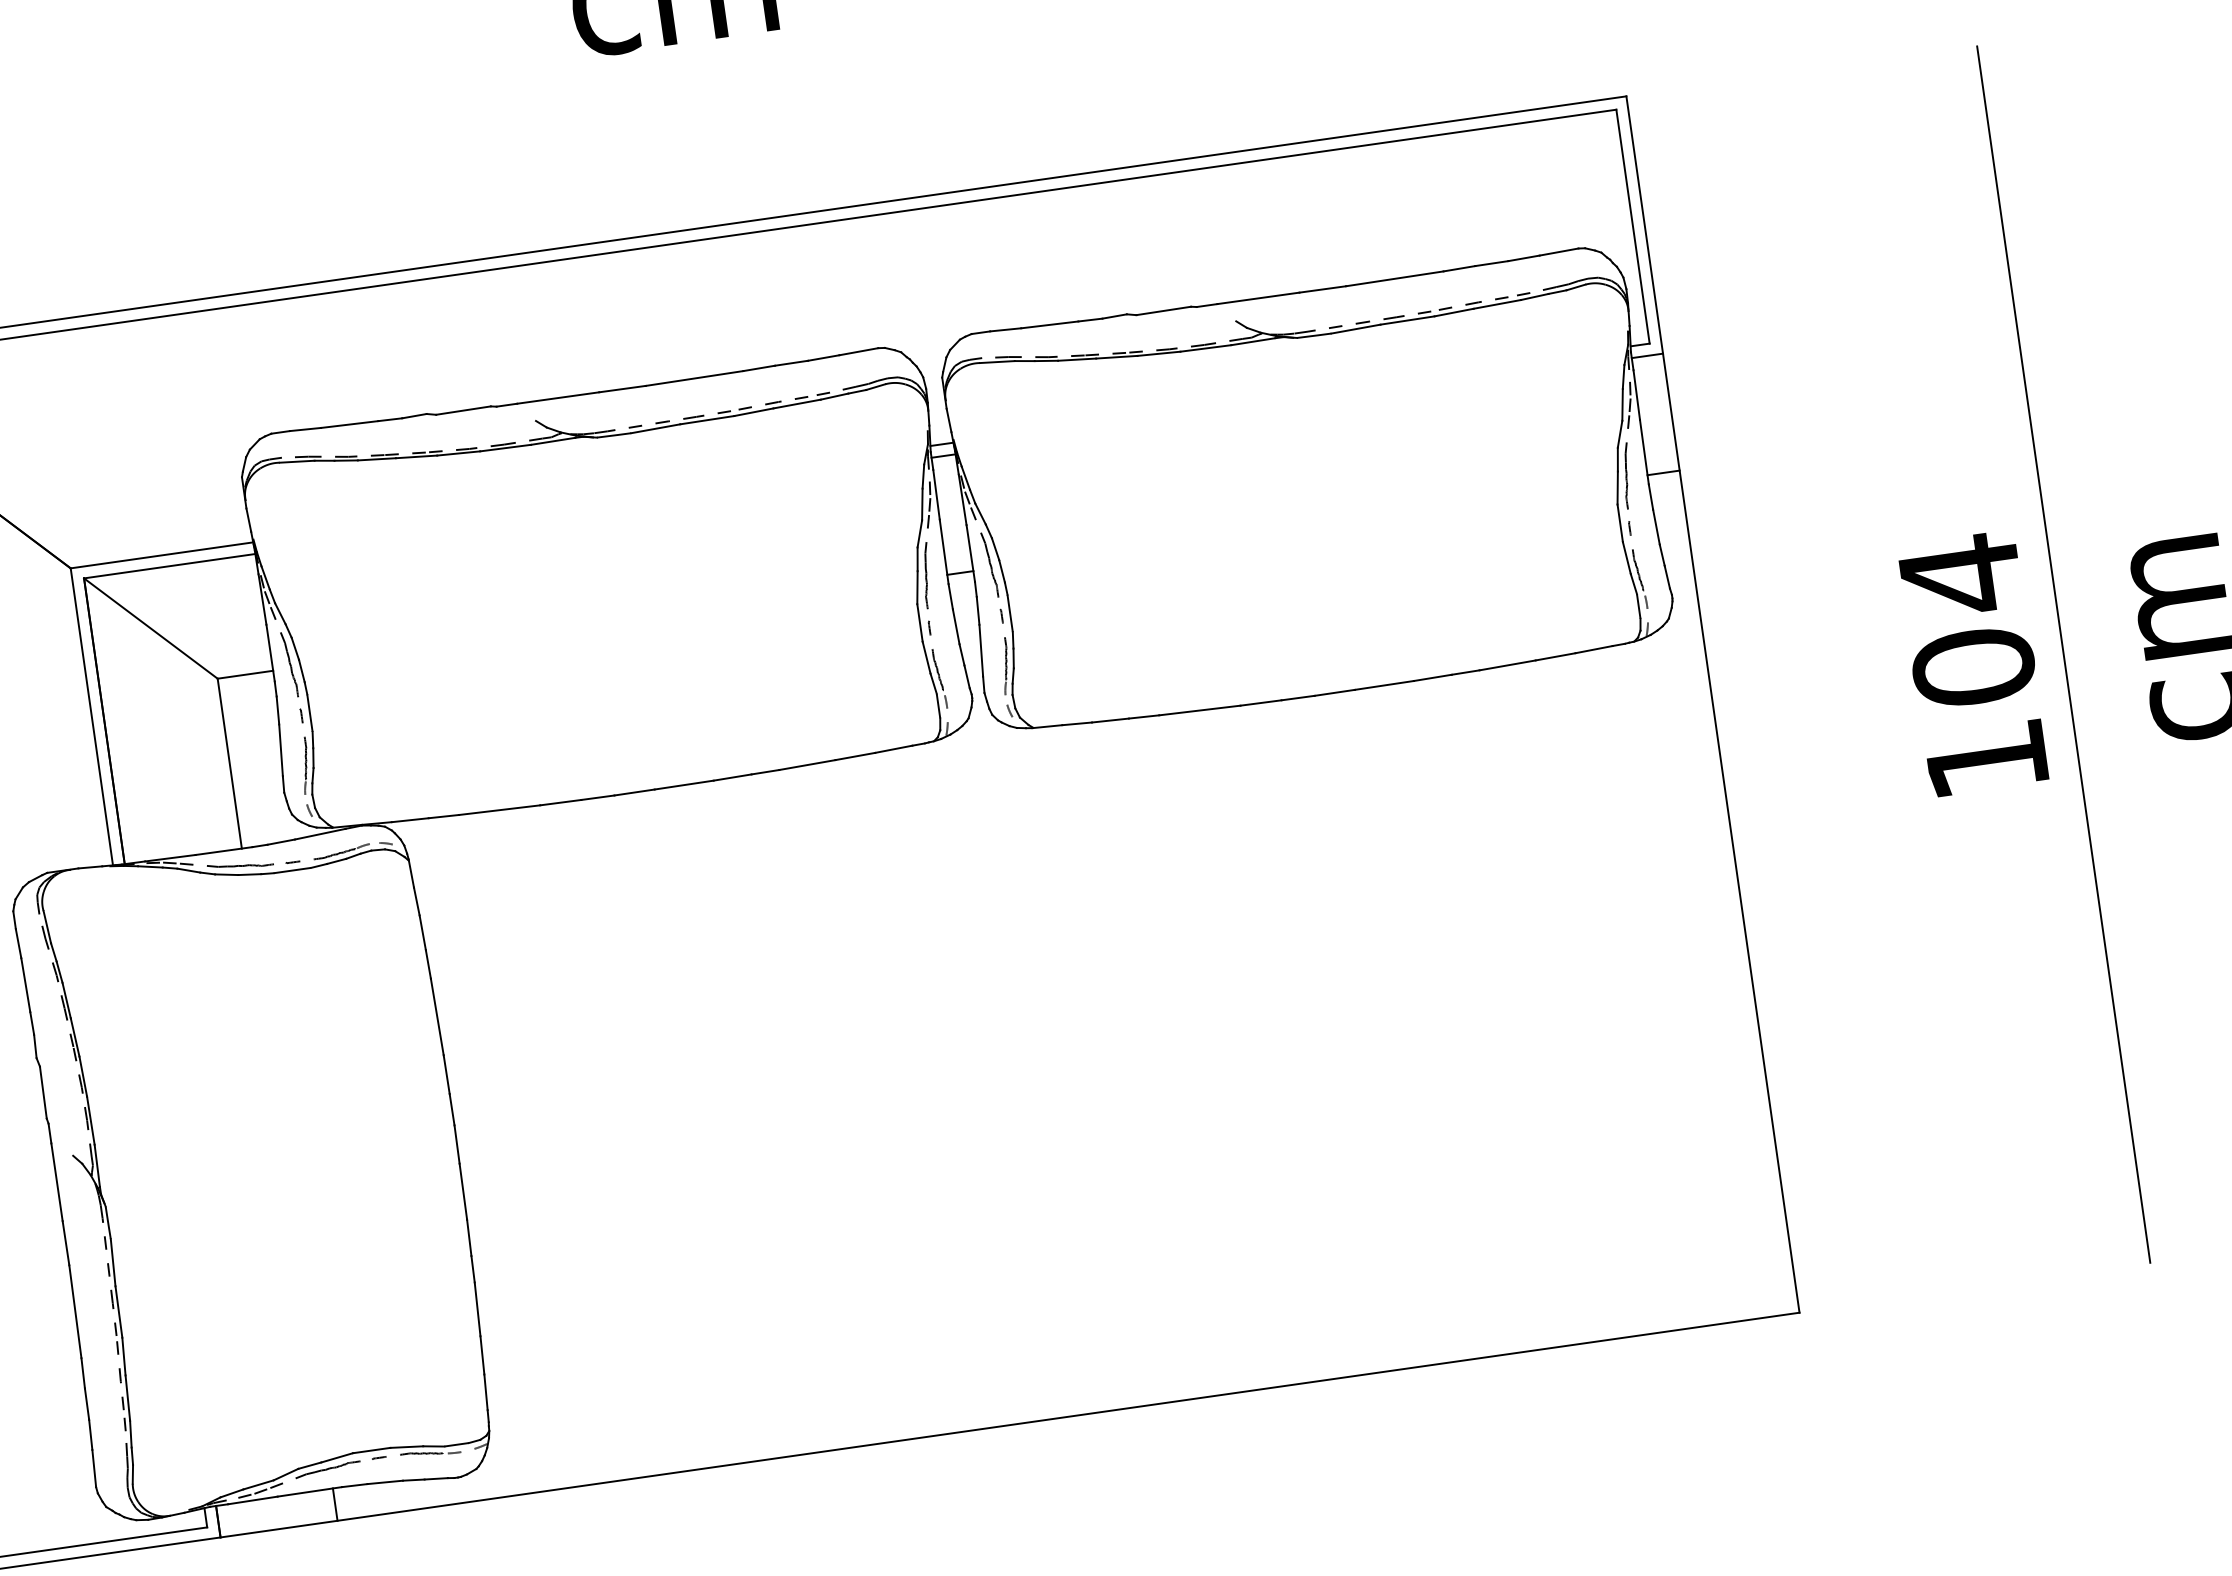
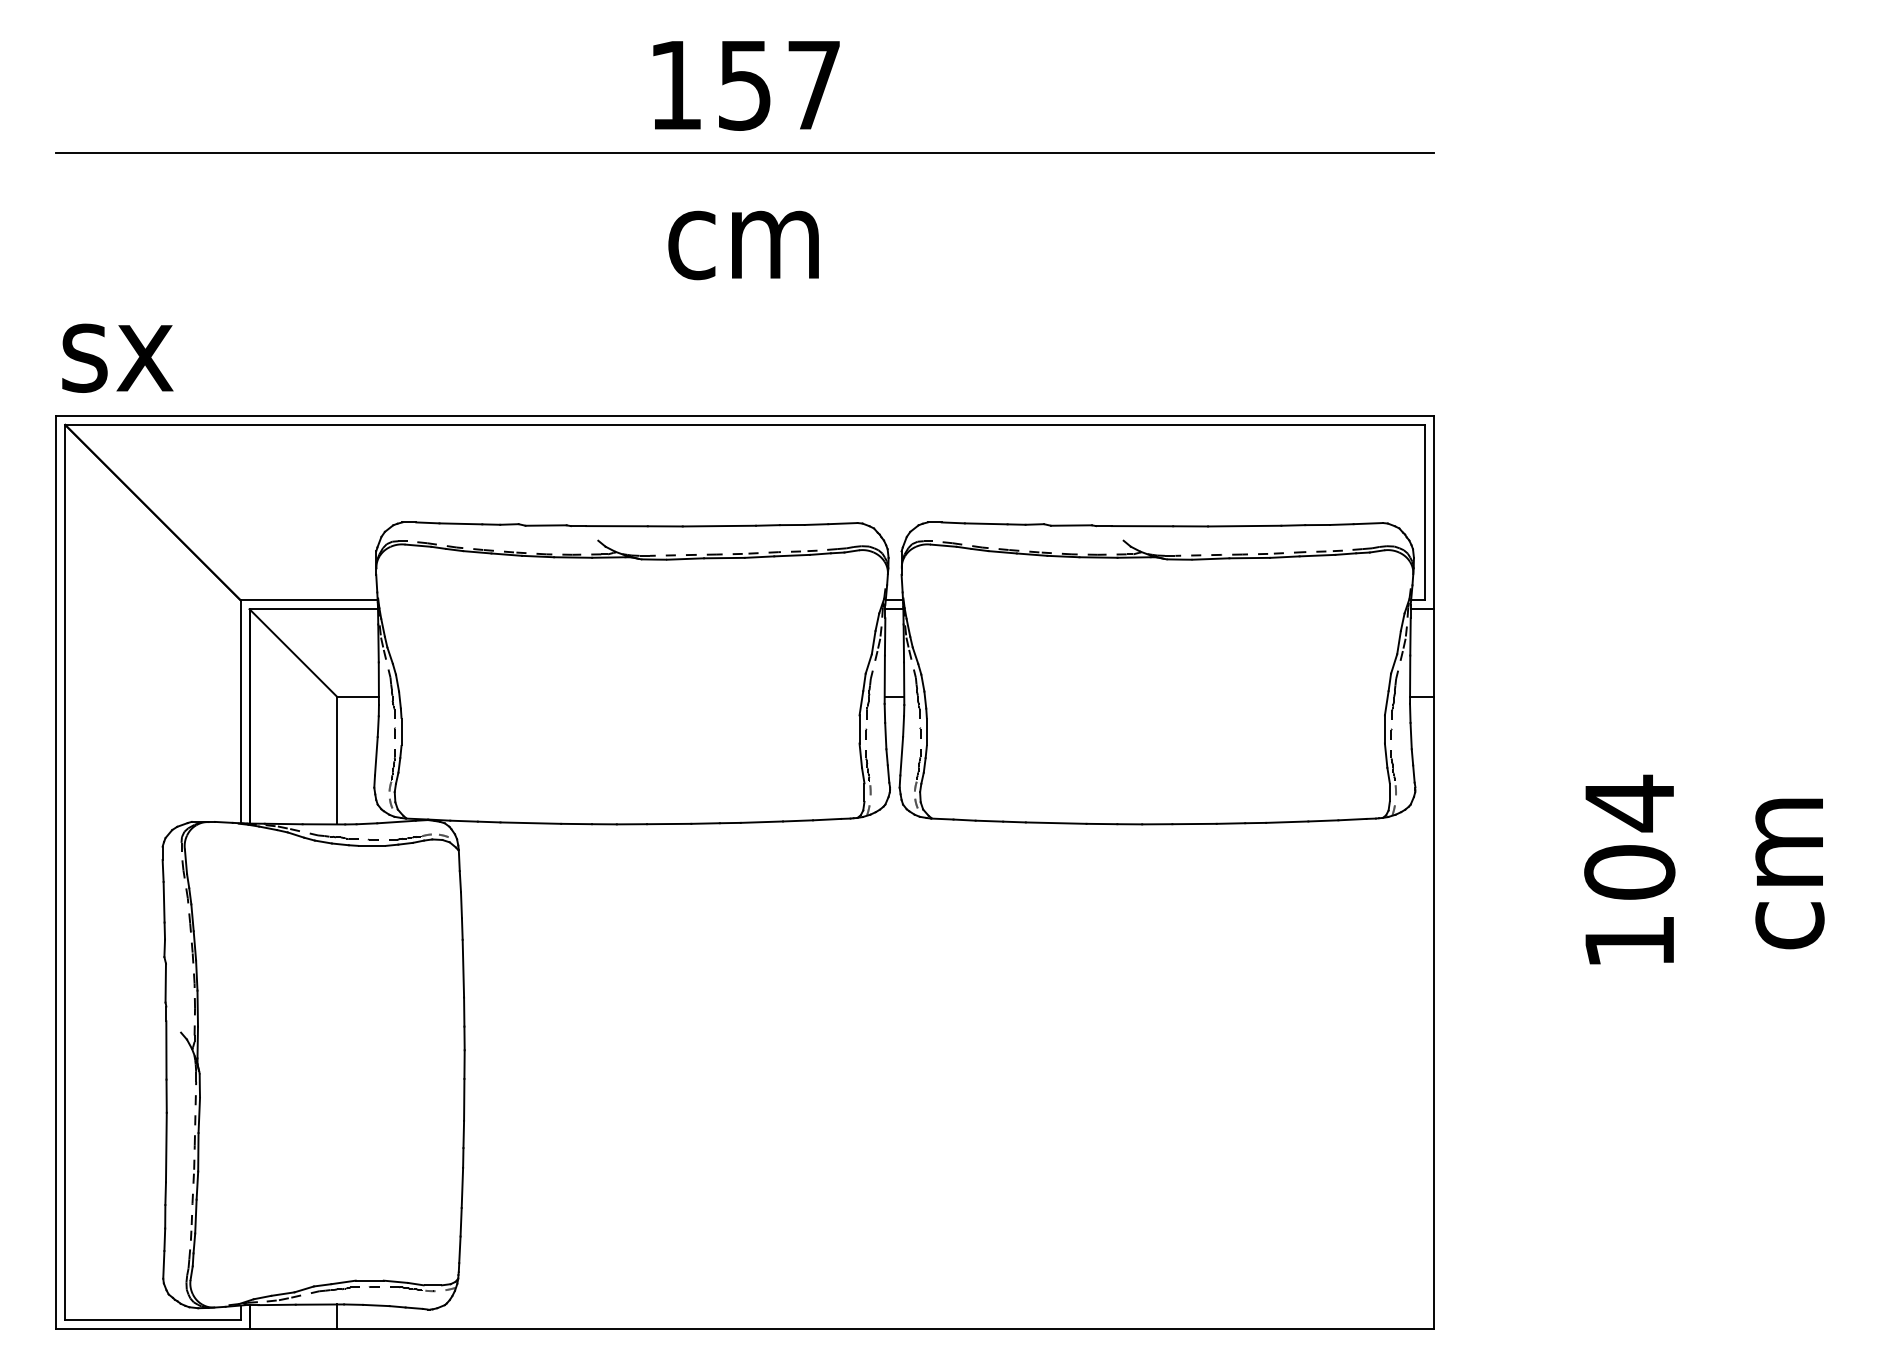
line: (2063, 654) -> (1697, 872), removed

